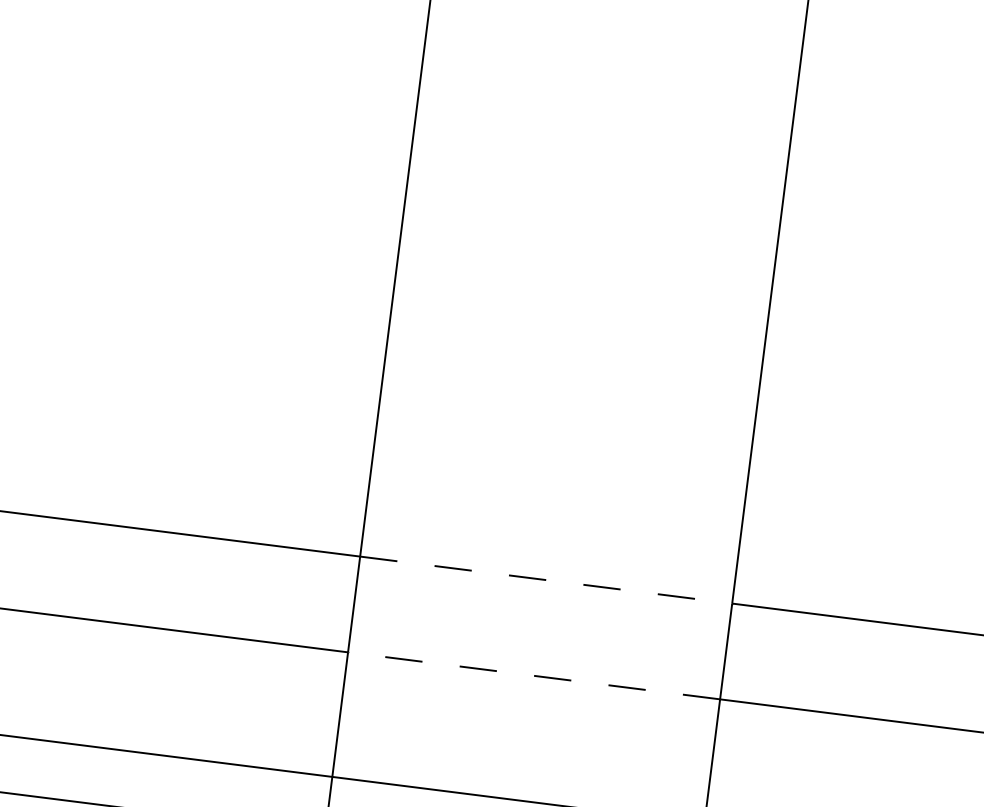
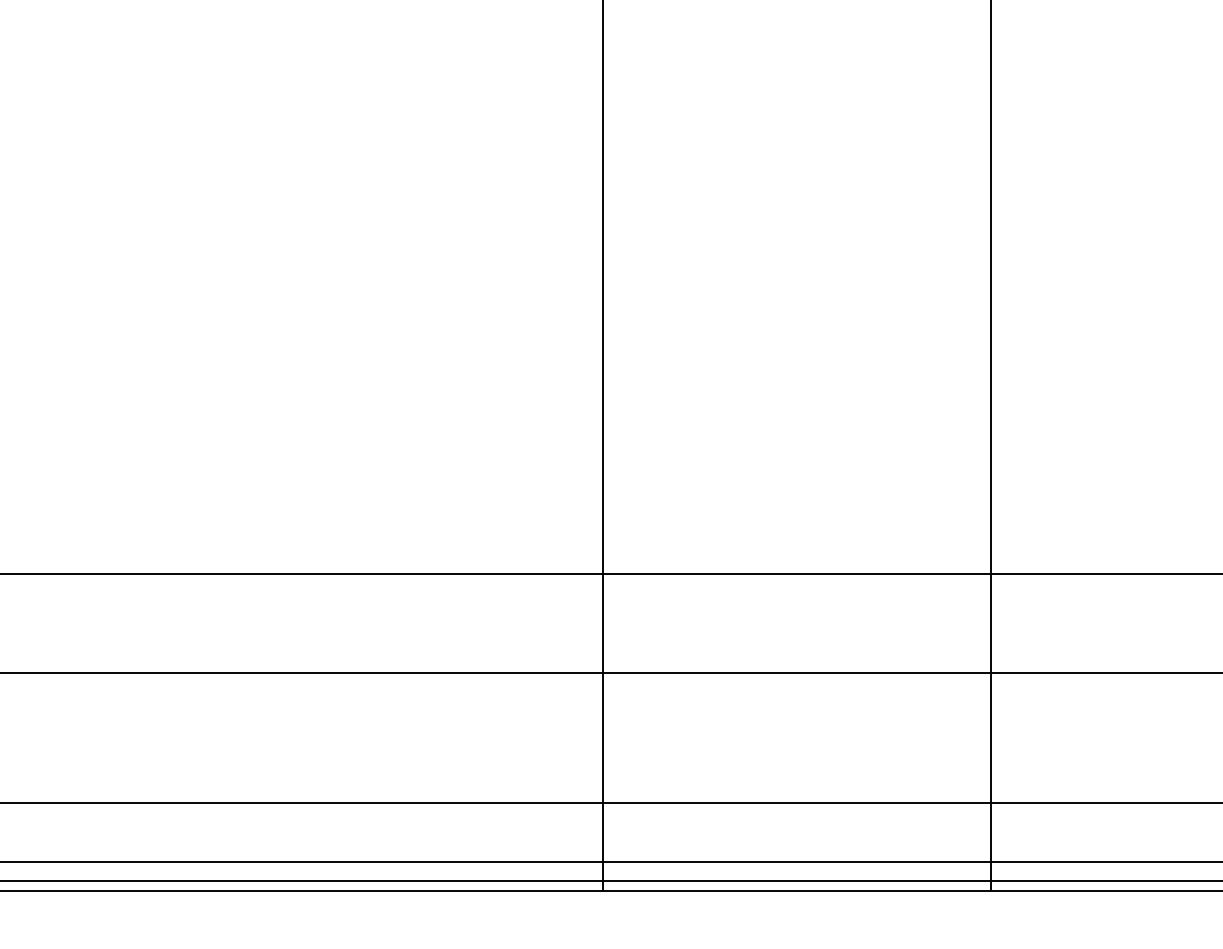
line: (546, 580) -> (797, 573), dashed -> solid
line: (534, 675) -> (797, 673), dashed -> solid

